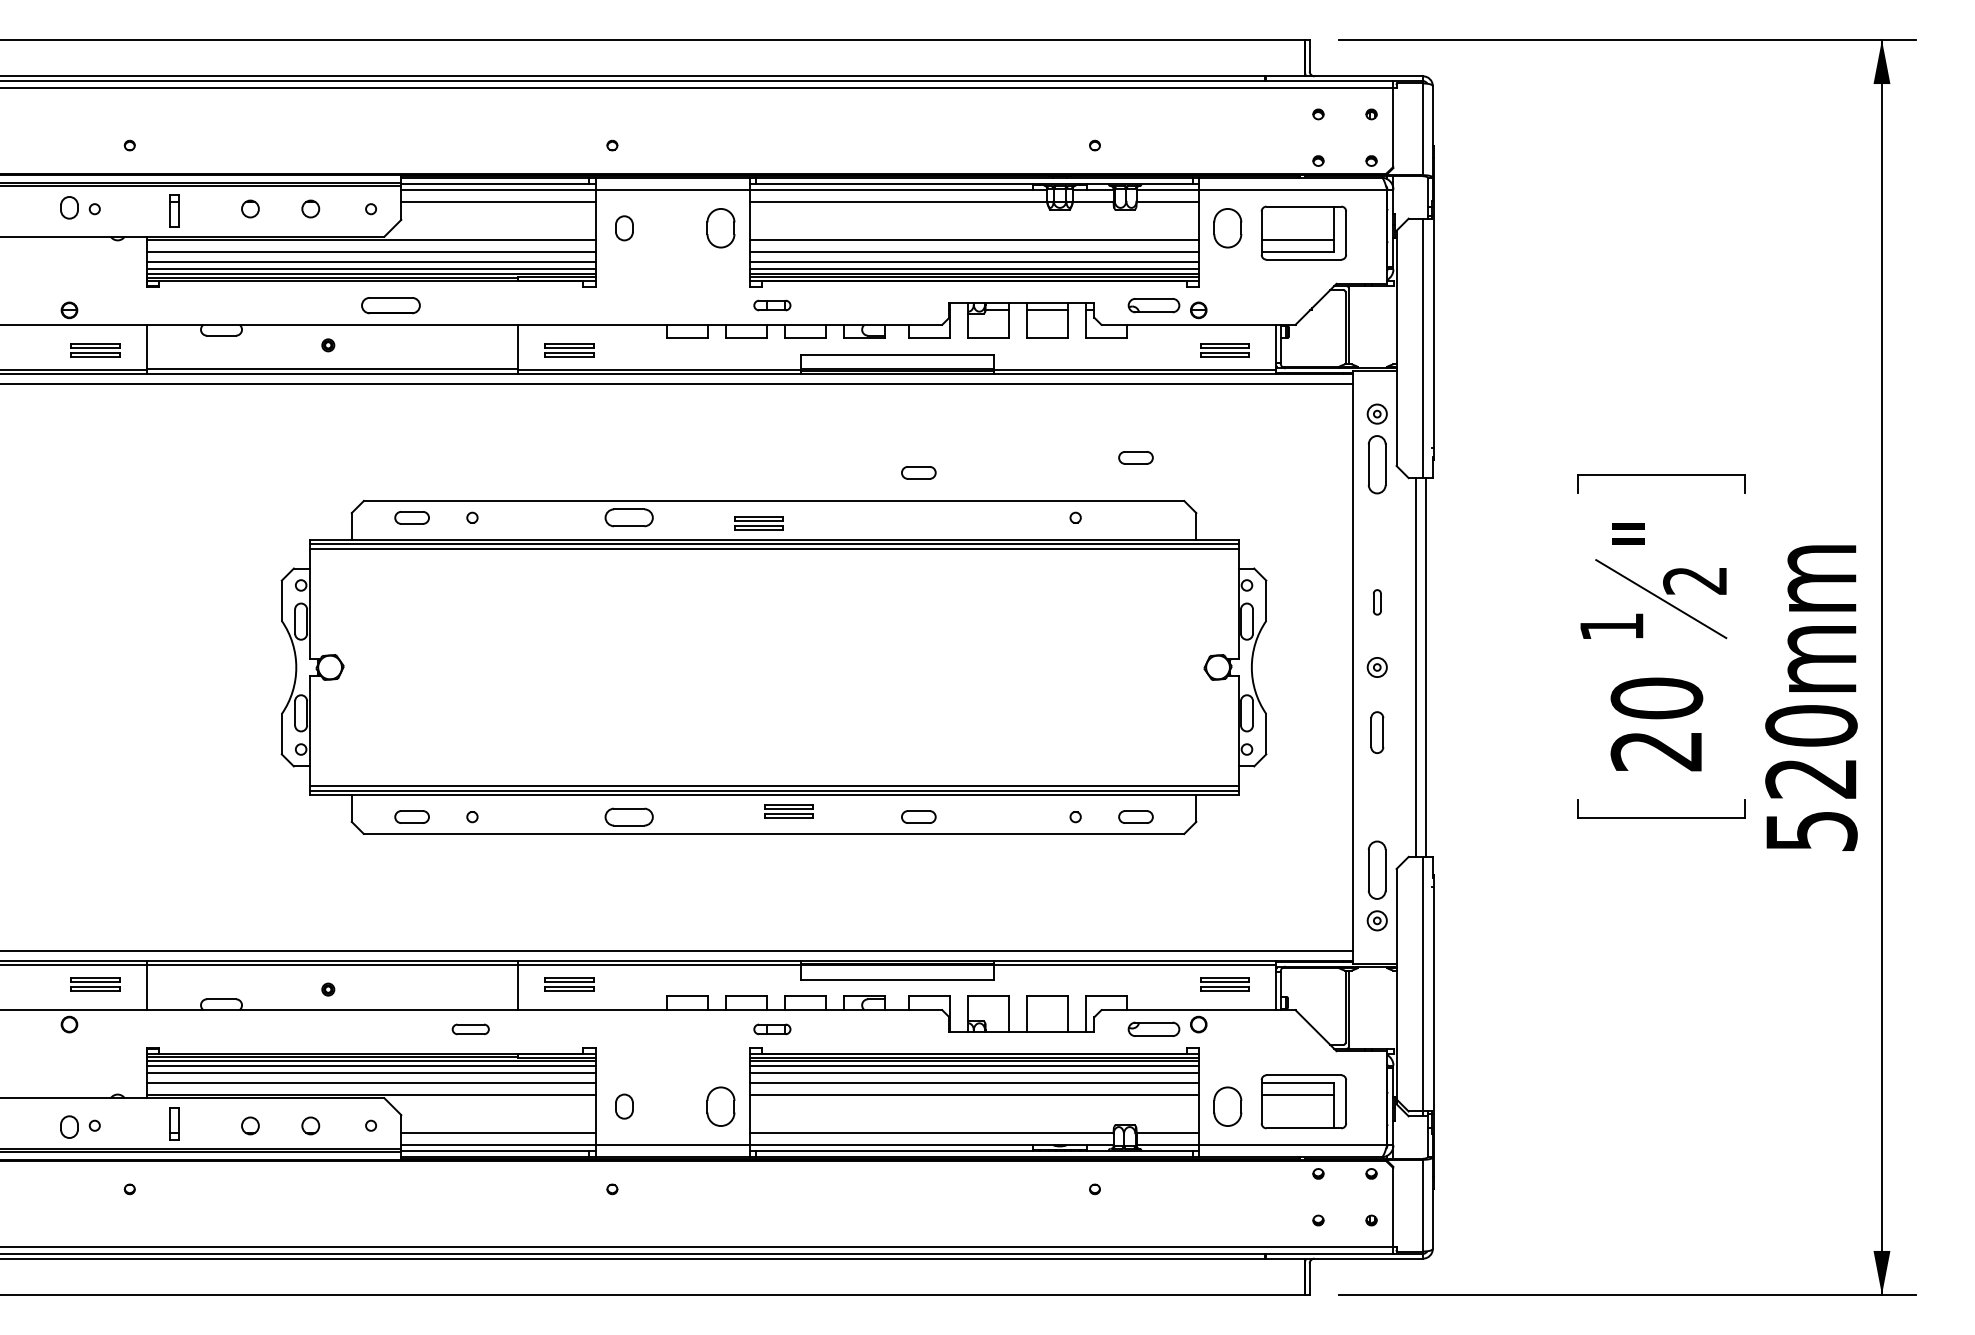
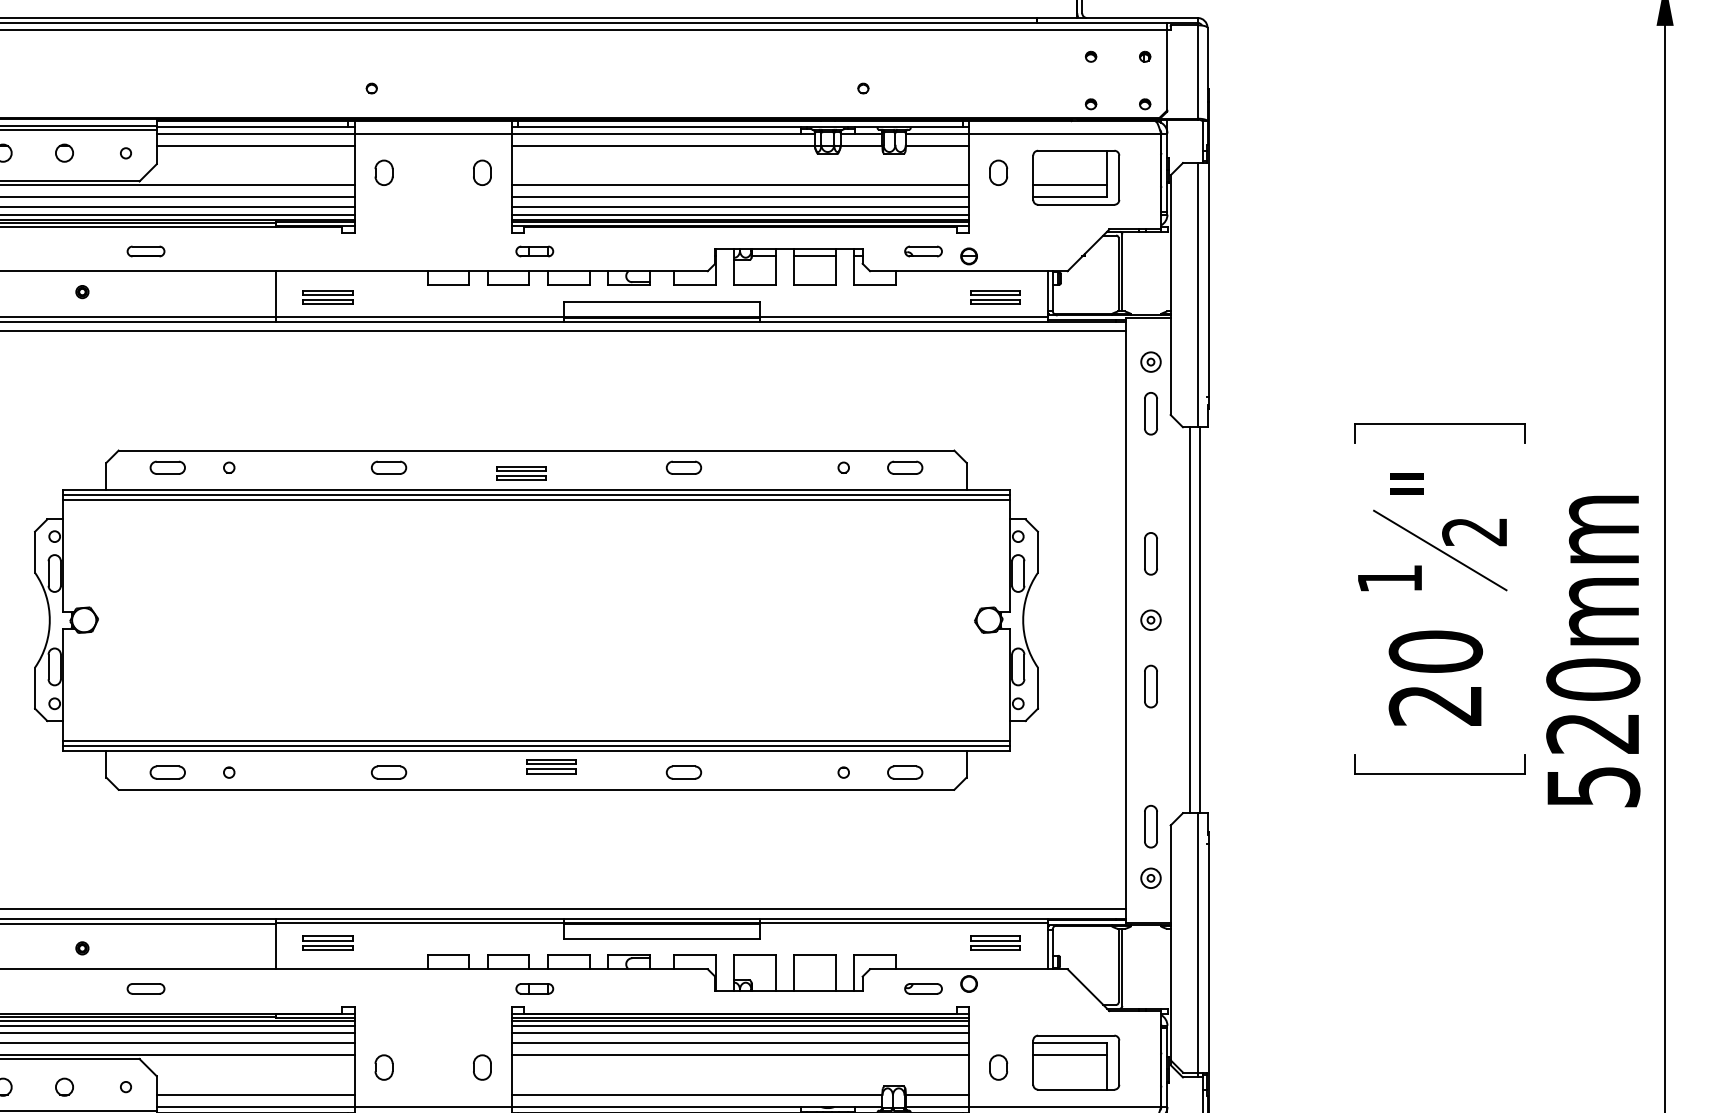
part: (720, 228) -> (481, 173), size x0.62
part: (1227, 228) -> (998, 173), size x0.62
part: (390, 305) -> (145, 251), size x0.62
part: (1153, 305) -> (923, 251), size x0.71
part: (1135, 457) -> (904, 467), moved
part: (1377, 464) -> (1151, 413), size x0.71
part: (918, 472) -> (683, 467), moved
part: (629, 517) -> (389, 467), size x0.71
part: (1377, 602) -> (1151, 554), size x1.67
part: (629, 816) -> (389, 772), size x0.71
part: (1377, 869) -> (1151, 826), size x0.71
part: (470, 1029) -> (145, 988), moved
part: (1153, 1029) -> (923, 988), size x0.71
part: (720, 1106) -> (481, 1067), size x0.62
part: (1227, 1106) -> (998, 1067), size x0.62

